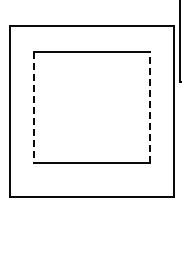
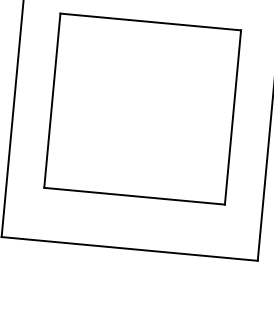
line: (34, 107) -> (52, 100), dashed -> solid
line: (149, 107) -> (232, 117), dashed -> solid

